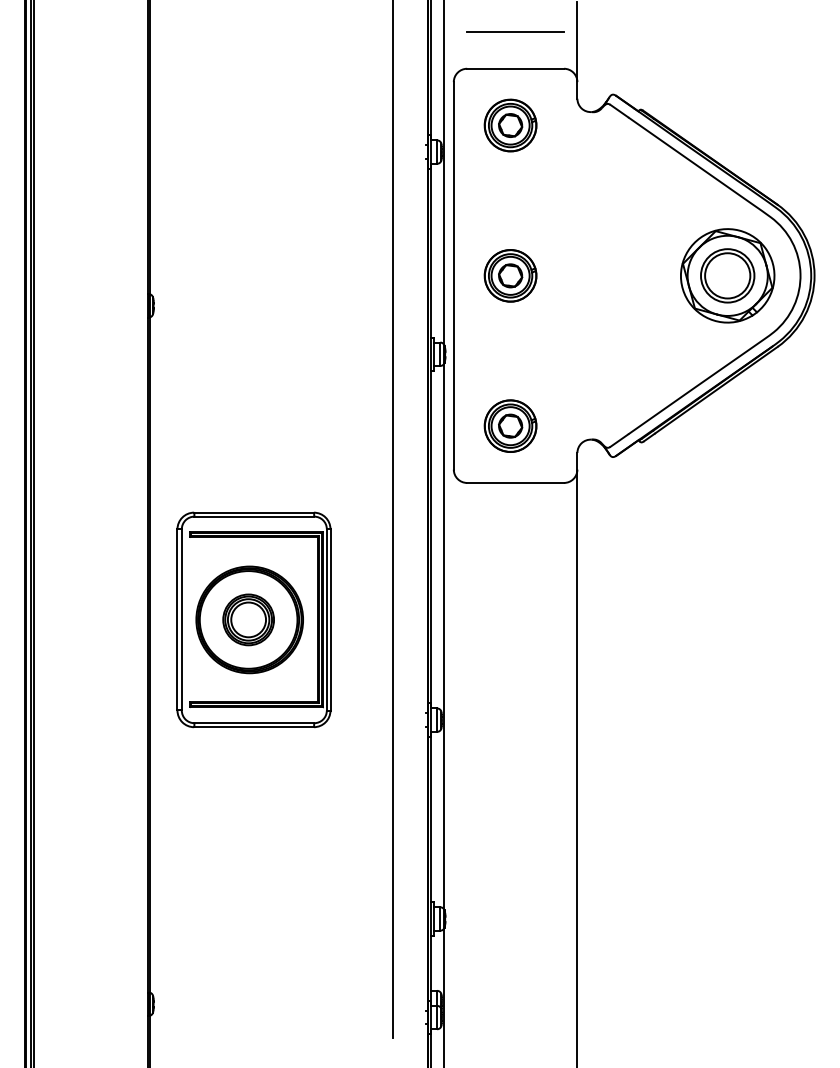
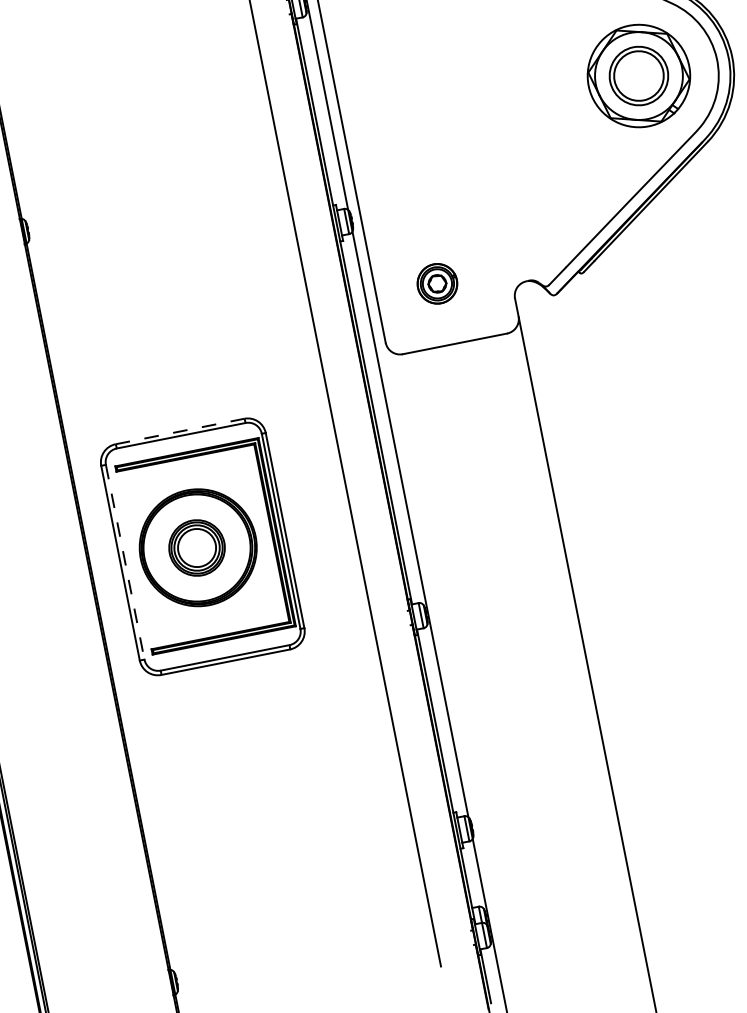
part: (510, 275) -> (405, 121), removed
part: (510, 425) -> (437, 283), size x0.7
line: (254, 512) -> (180, 431), solid -> dashed
line: (181, 619) -> (124, 561), solid -> dashed

